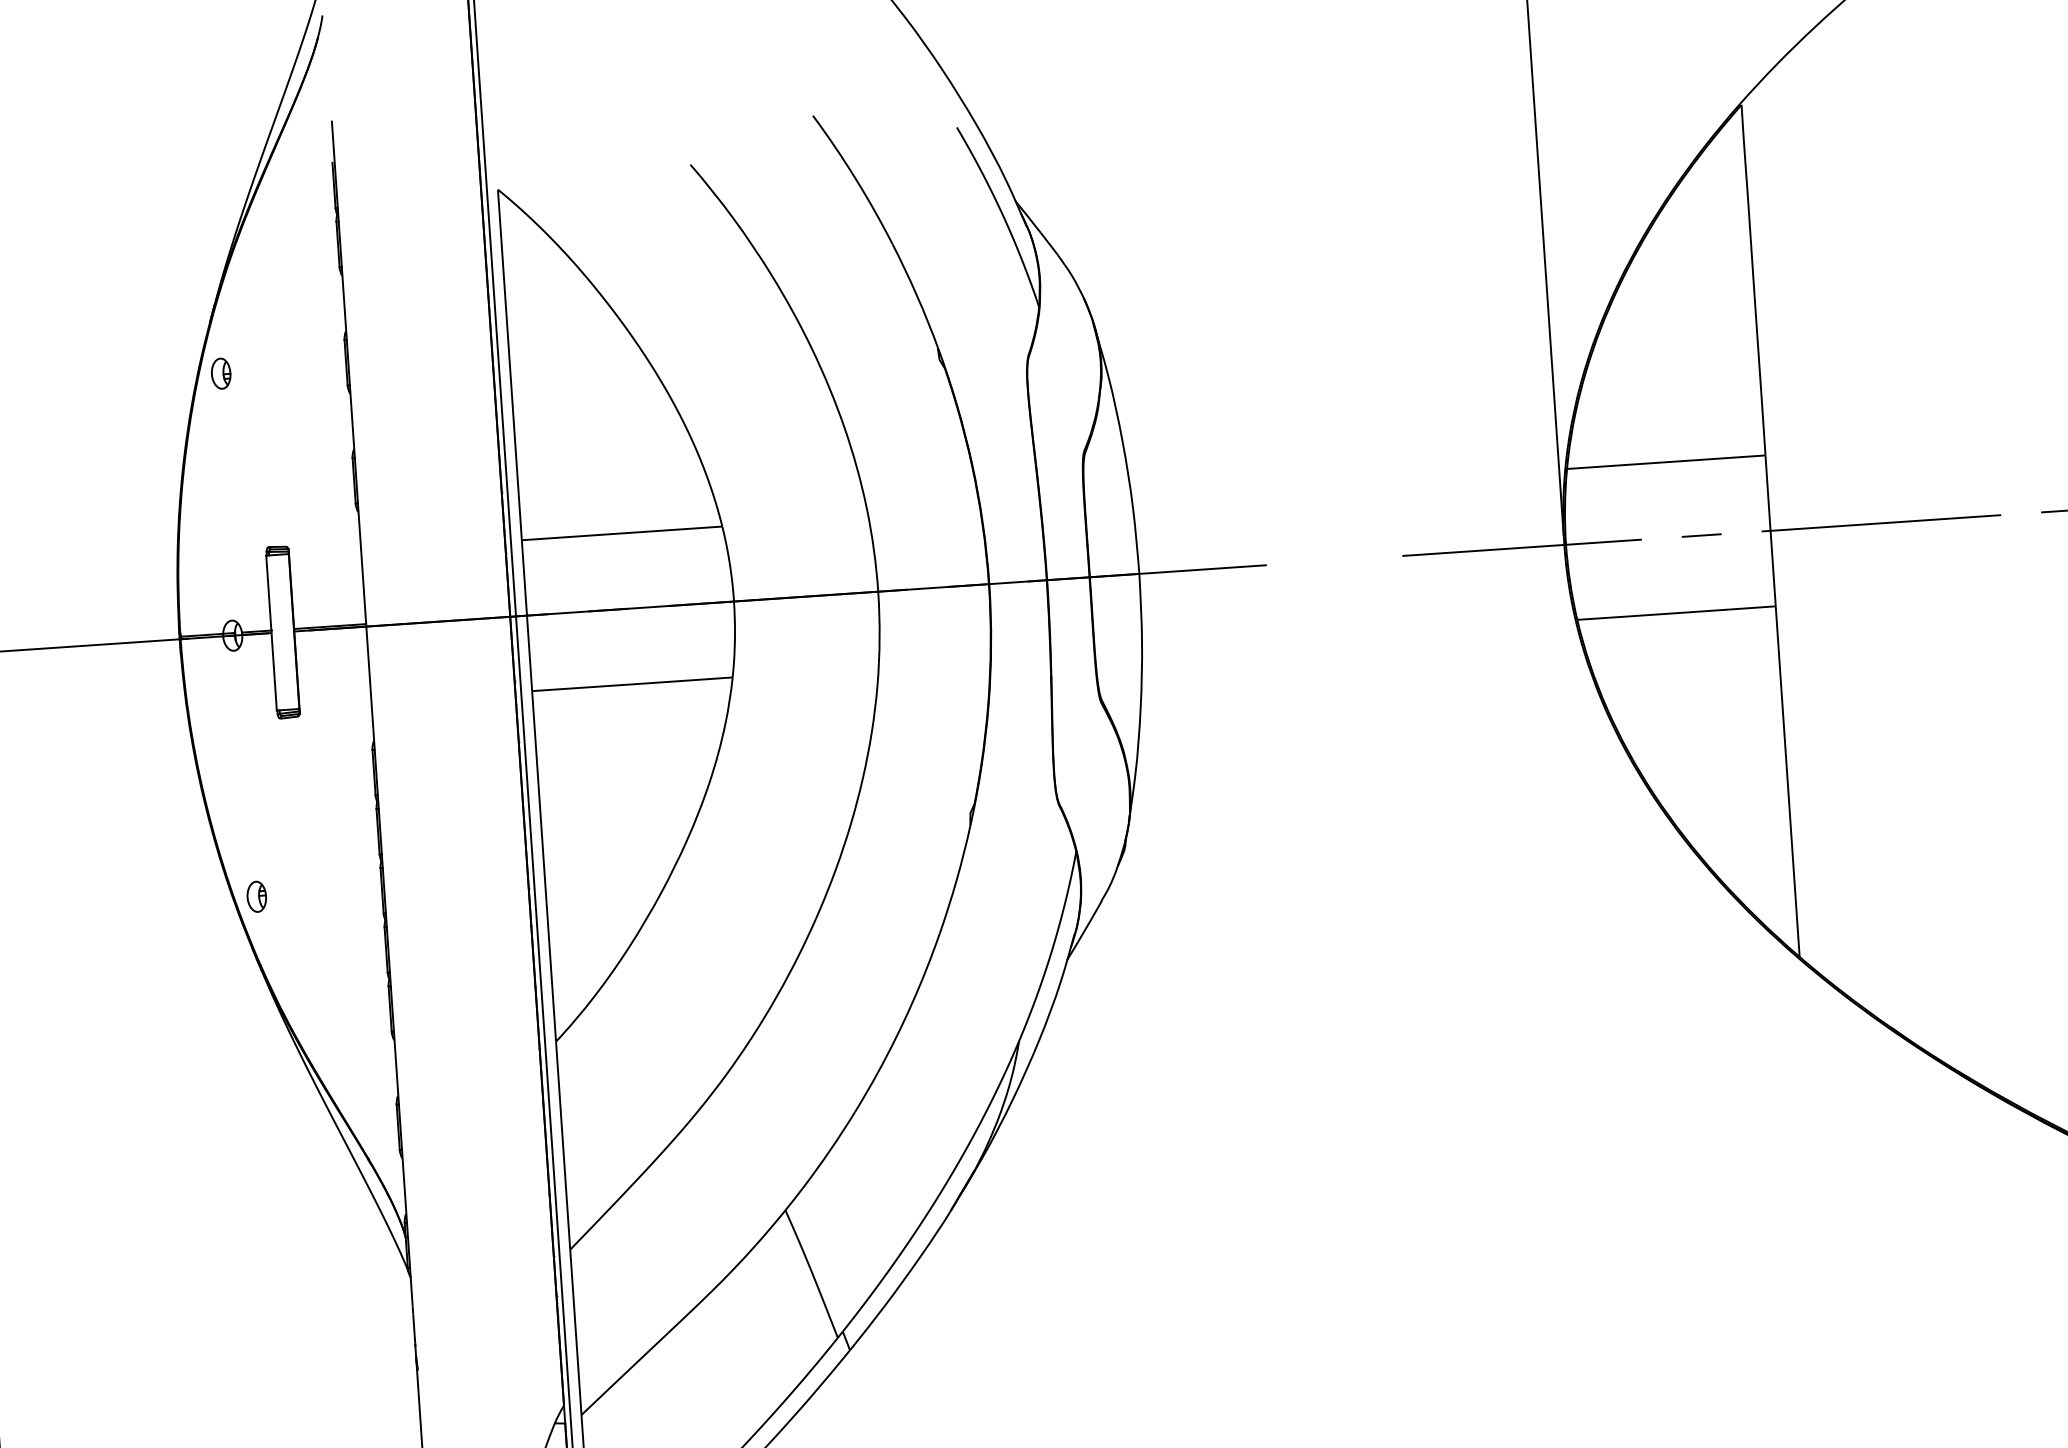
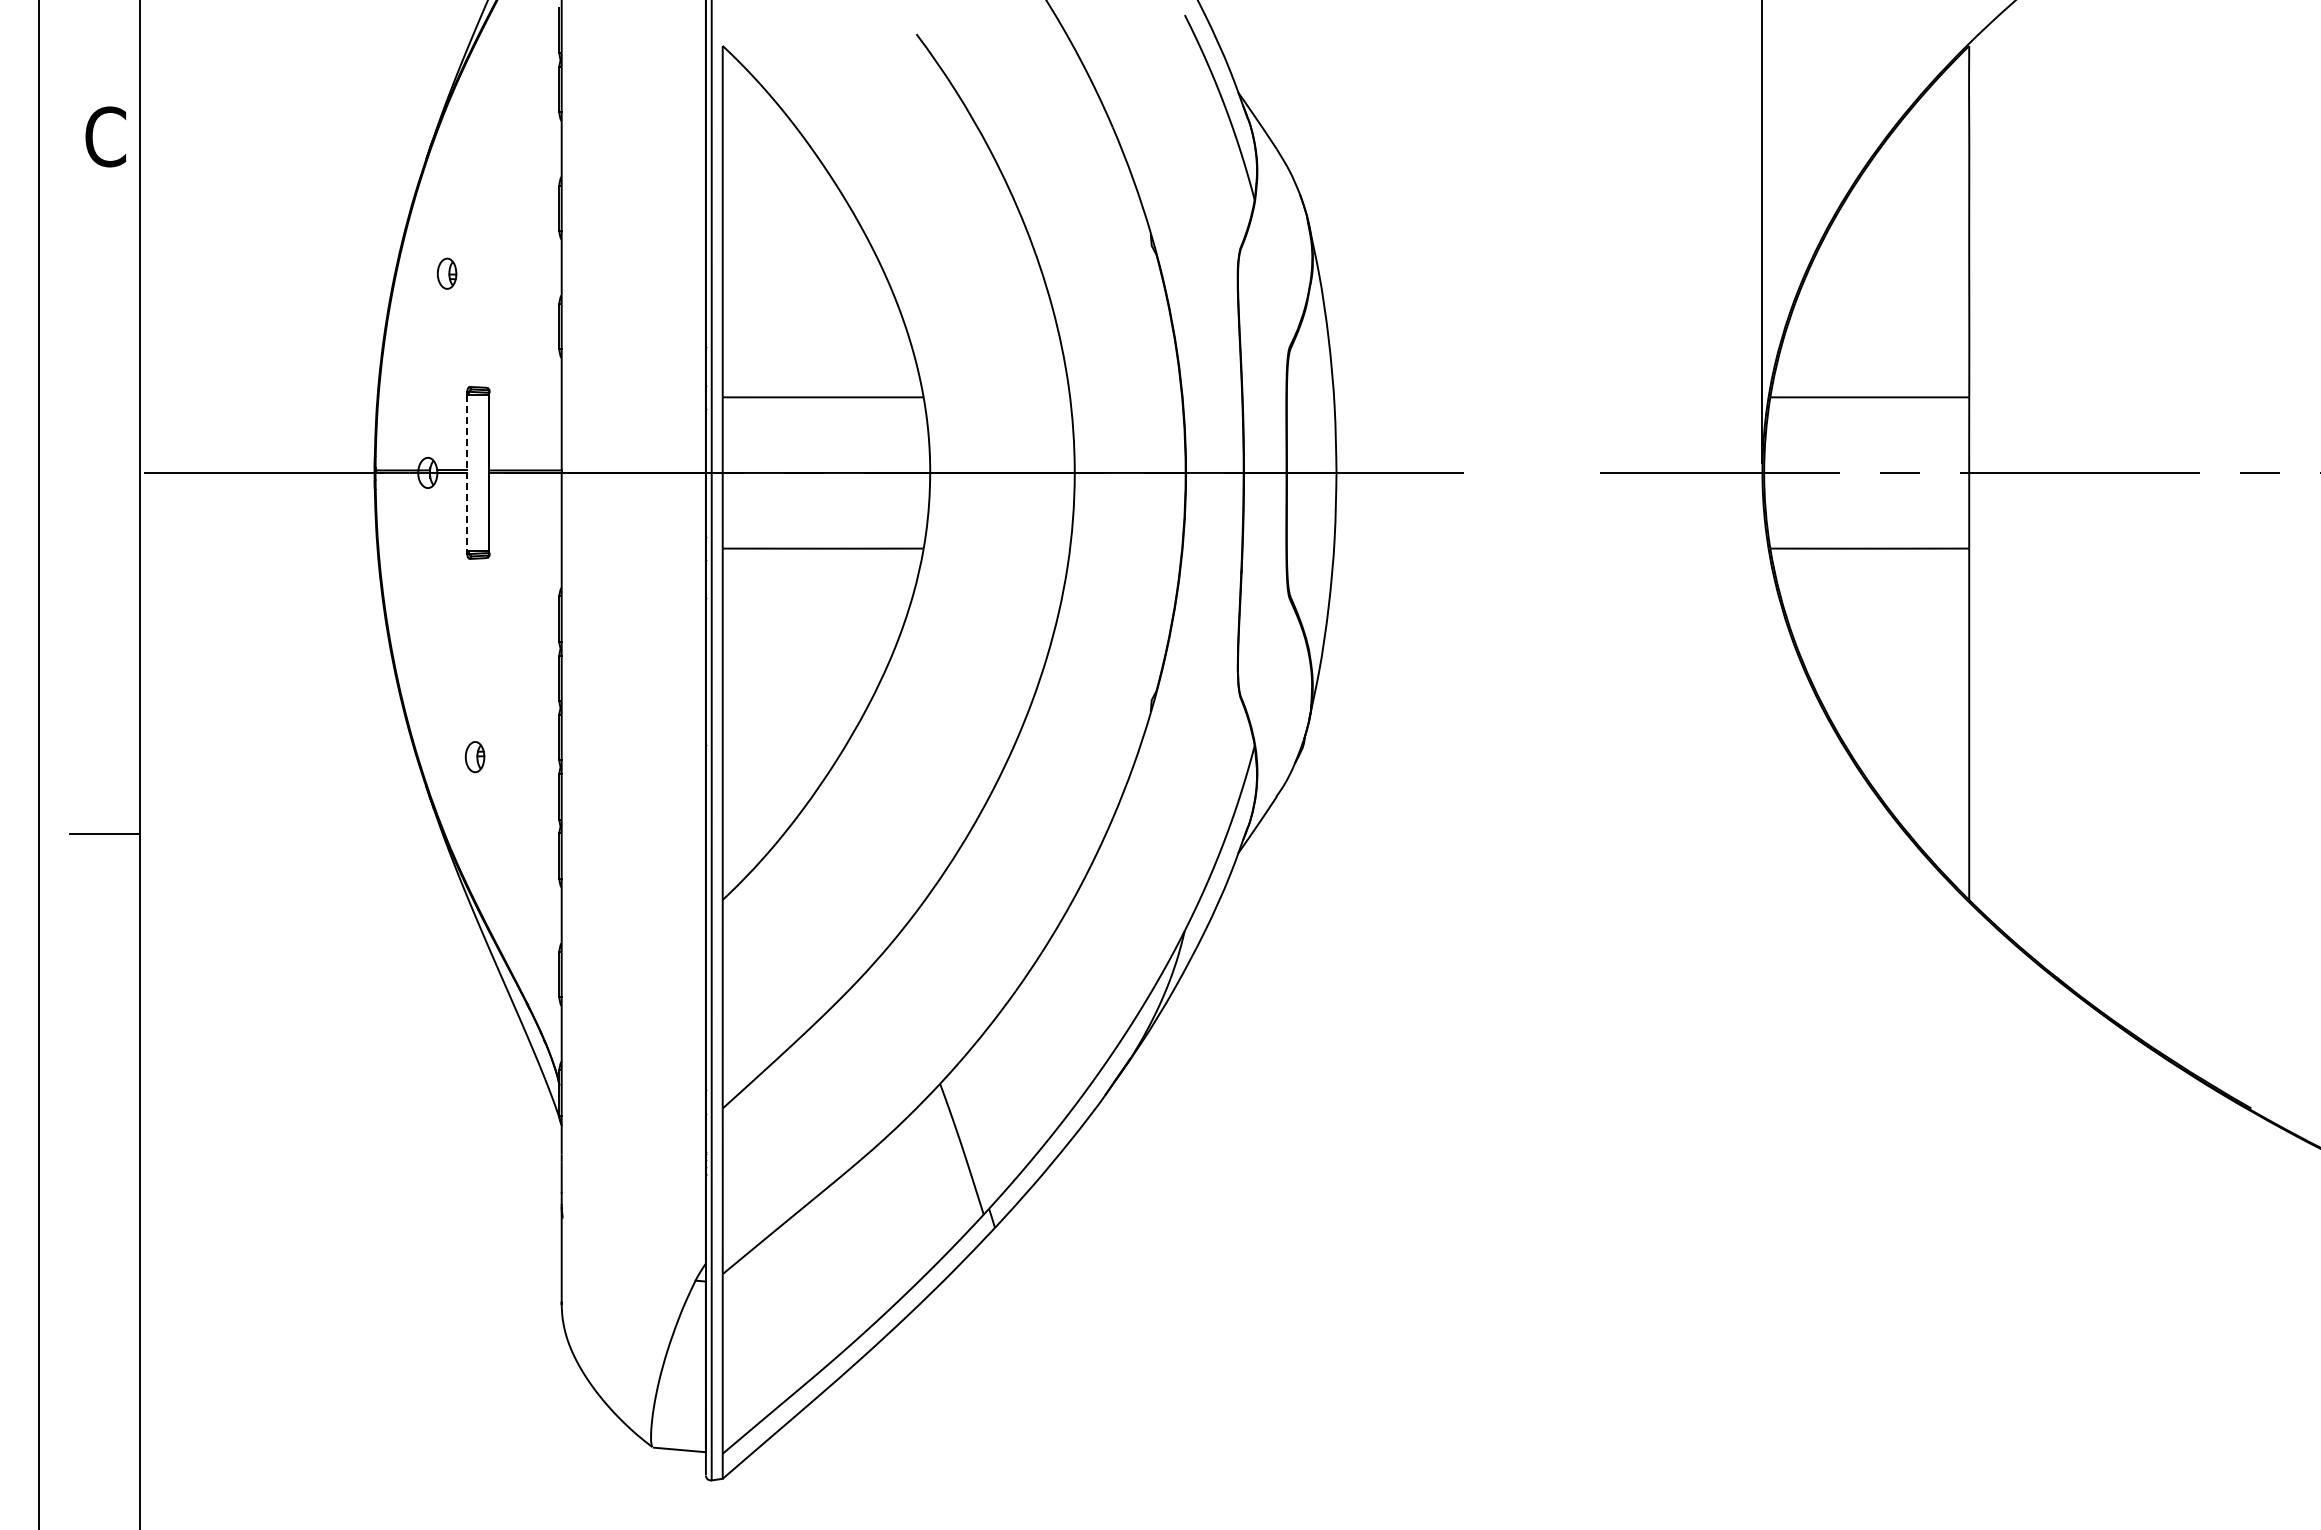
part: (220, 373) -> (446, 273), moved
line: (271, 632) -> (466, 472), solid -> dashed
part: (256, 897) -> (474, 757), moved

